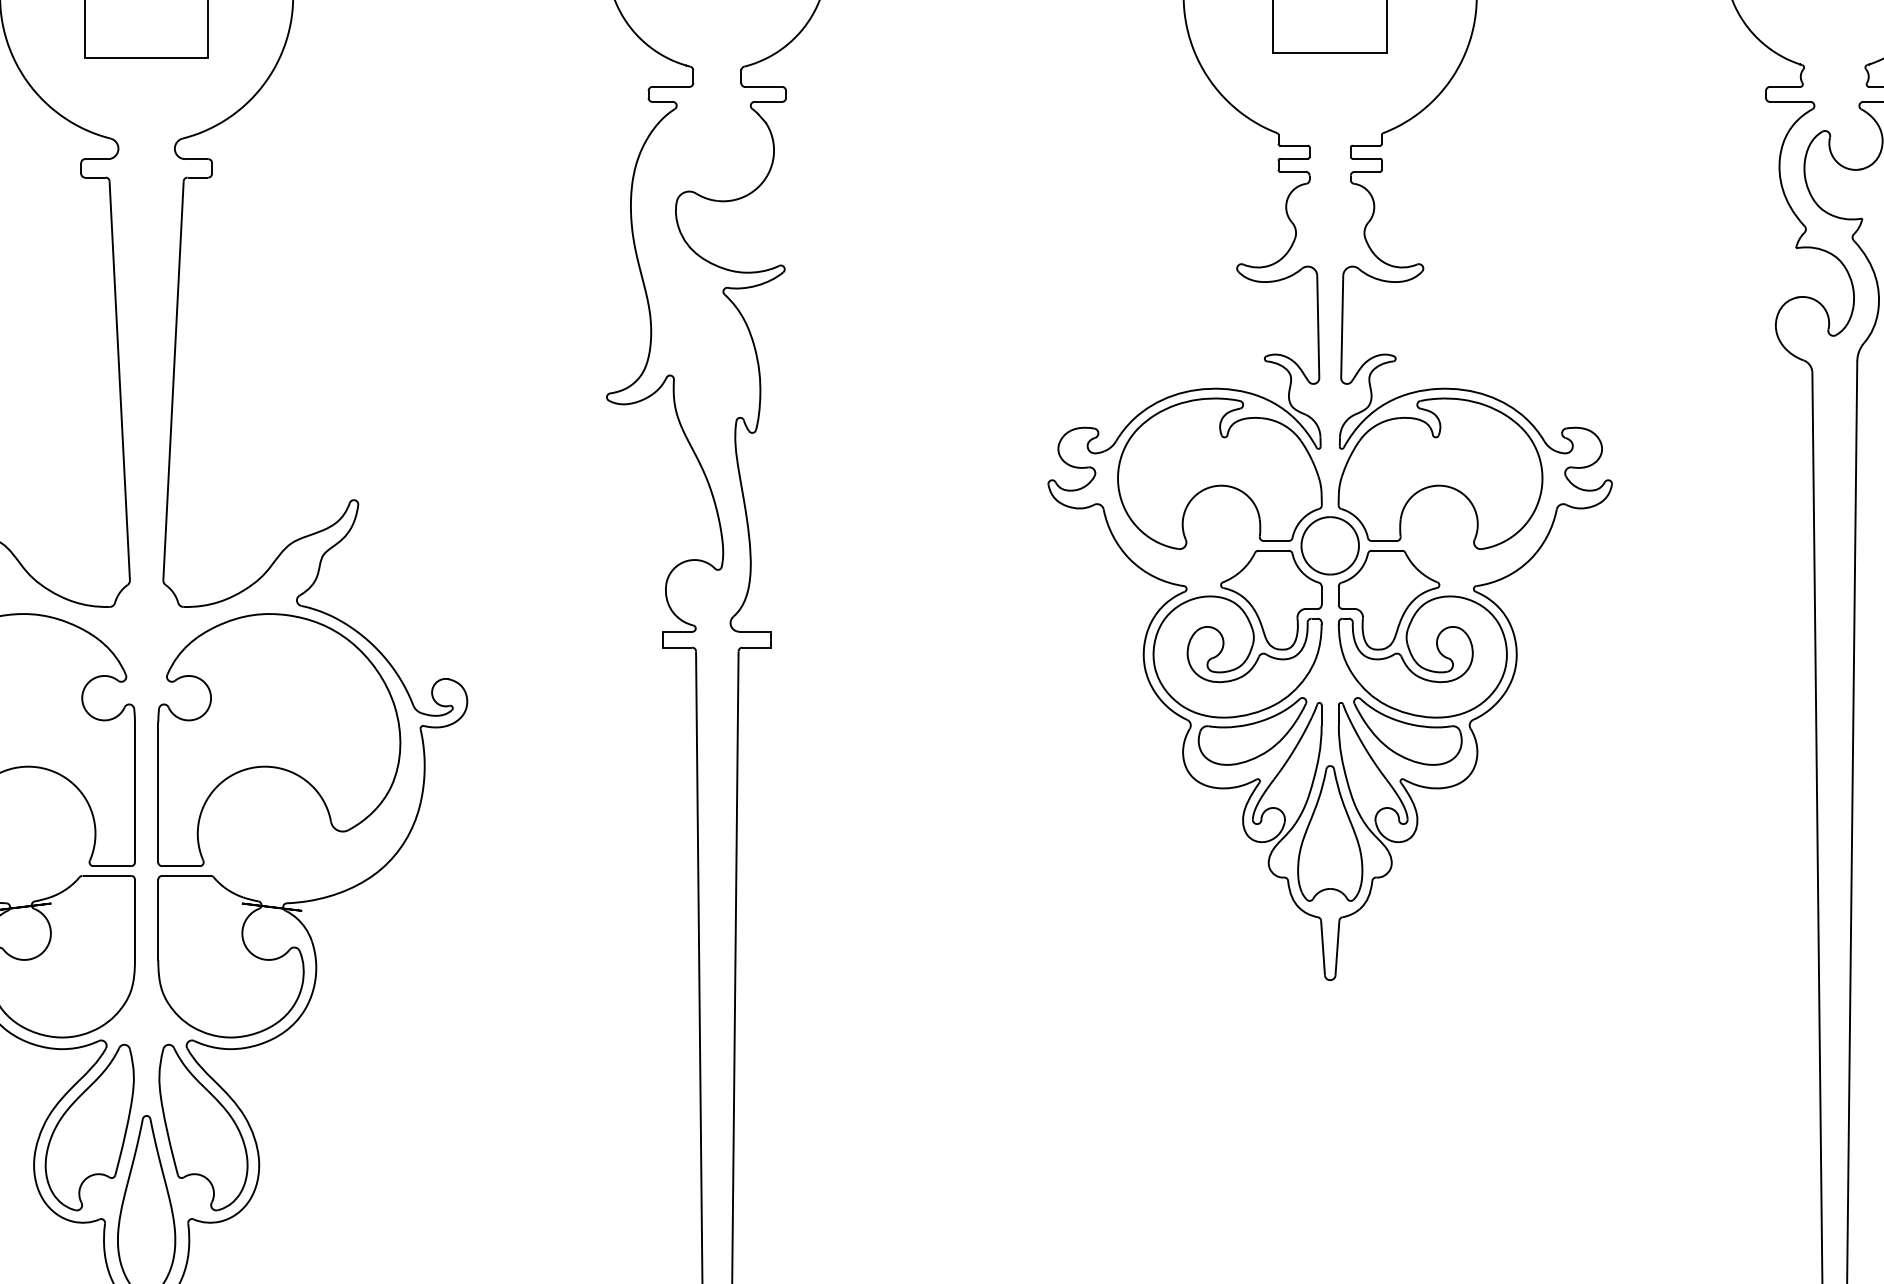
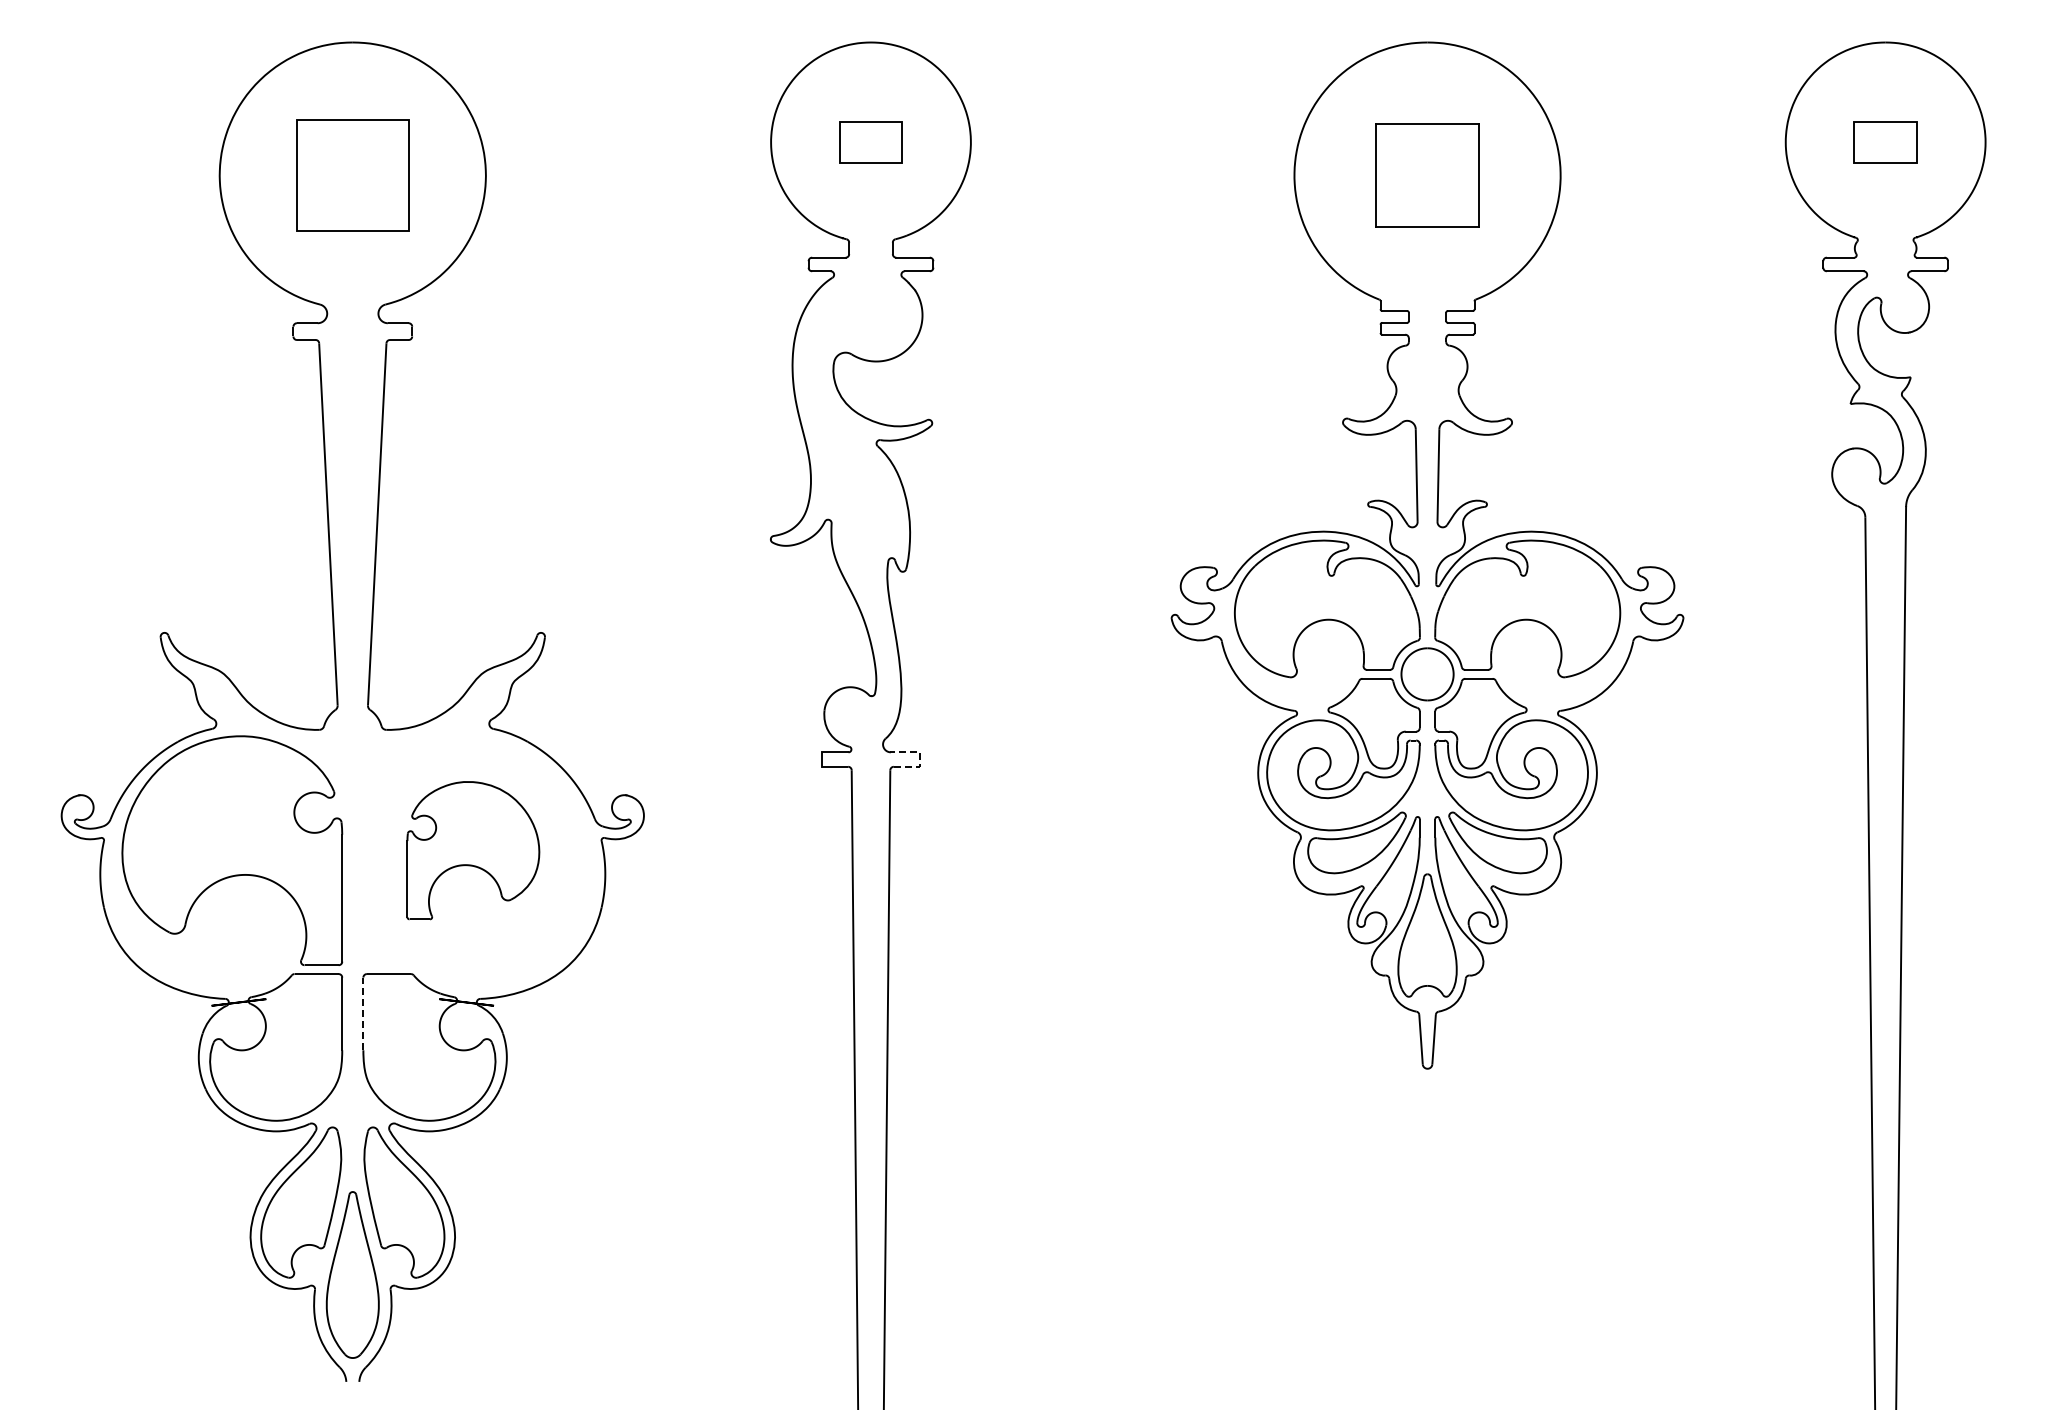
line: (771, 638) -> (920, 758), solid -> dashed
part: (279, 739) -> (473, 850), size x0.6
line: (158, 919) -> (363, 1013), solid -> dashed

